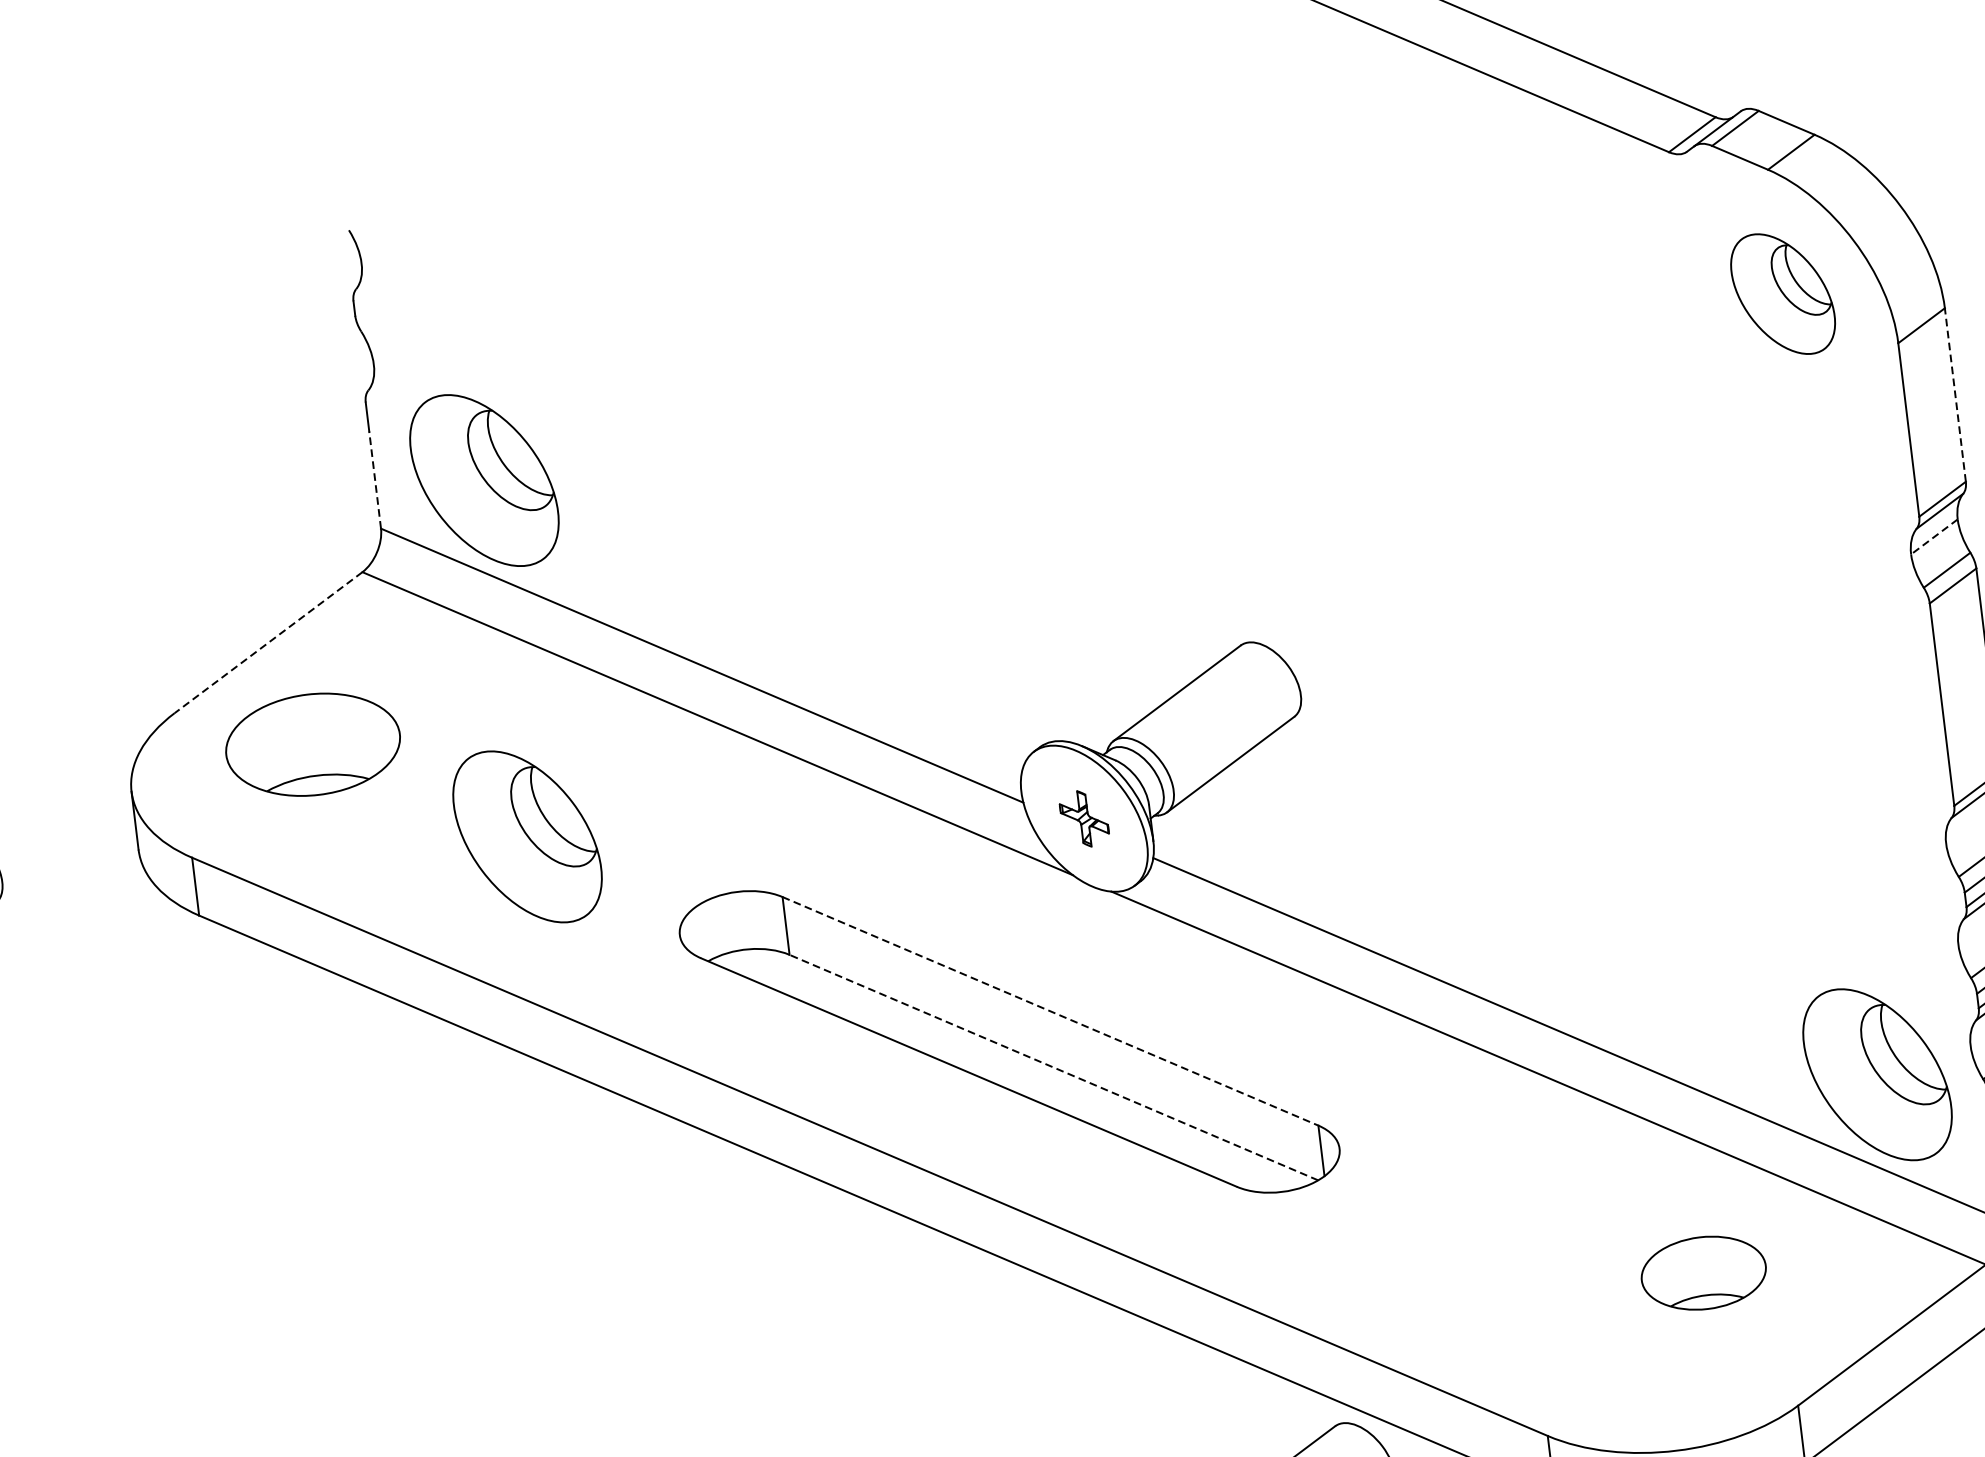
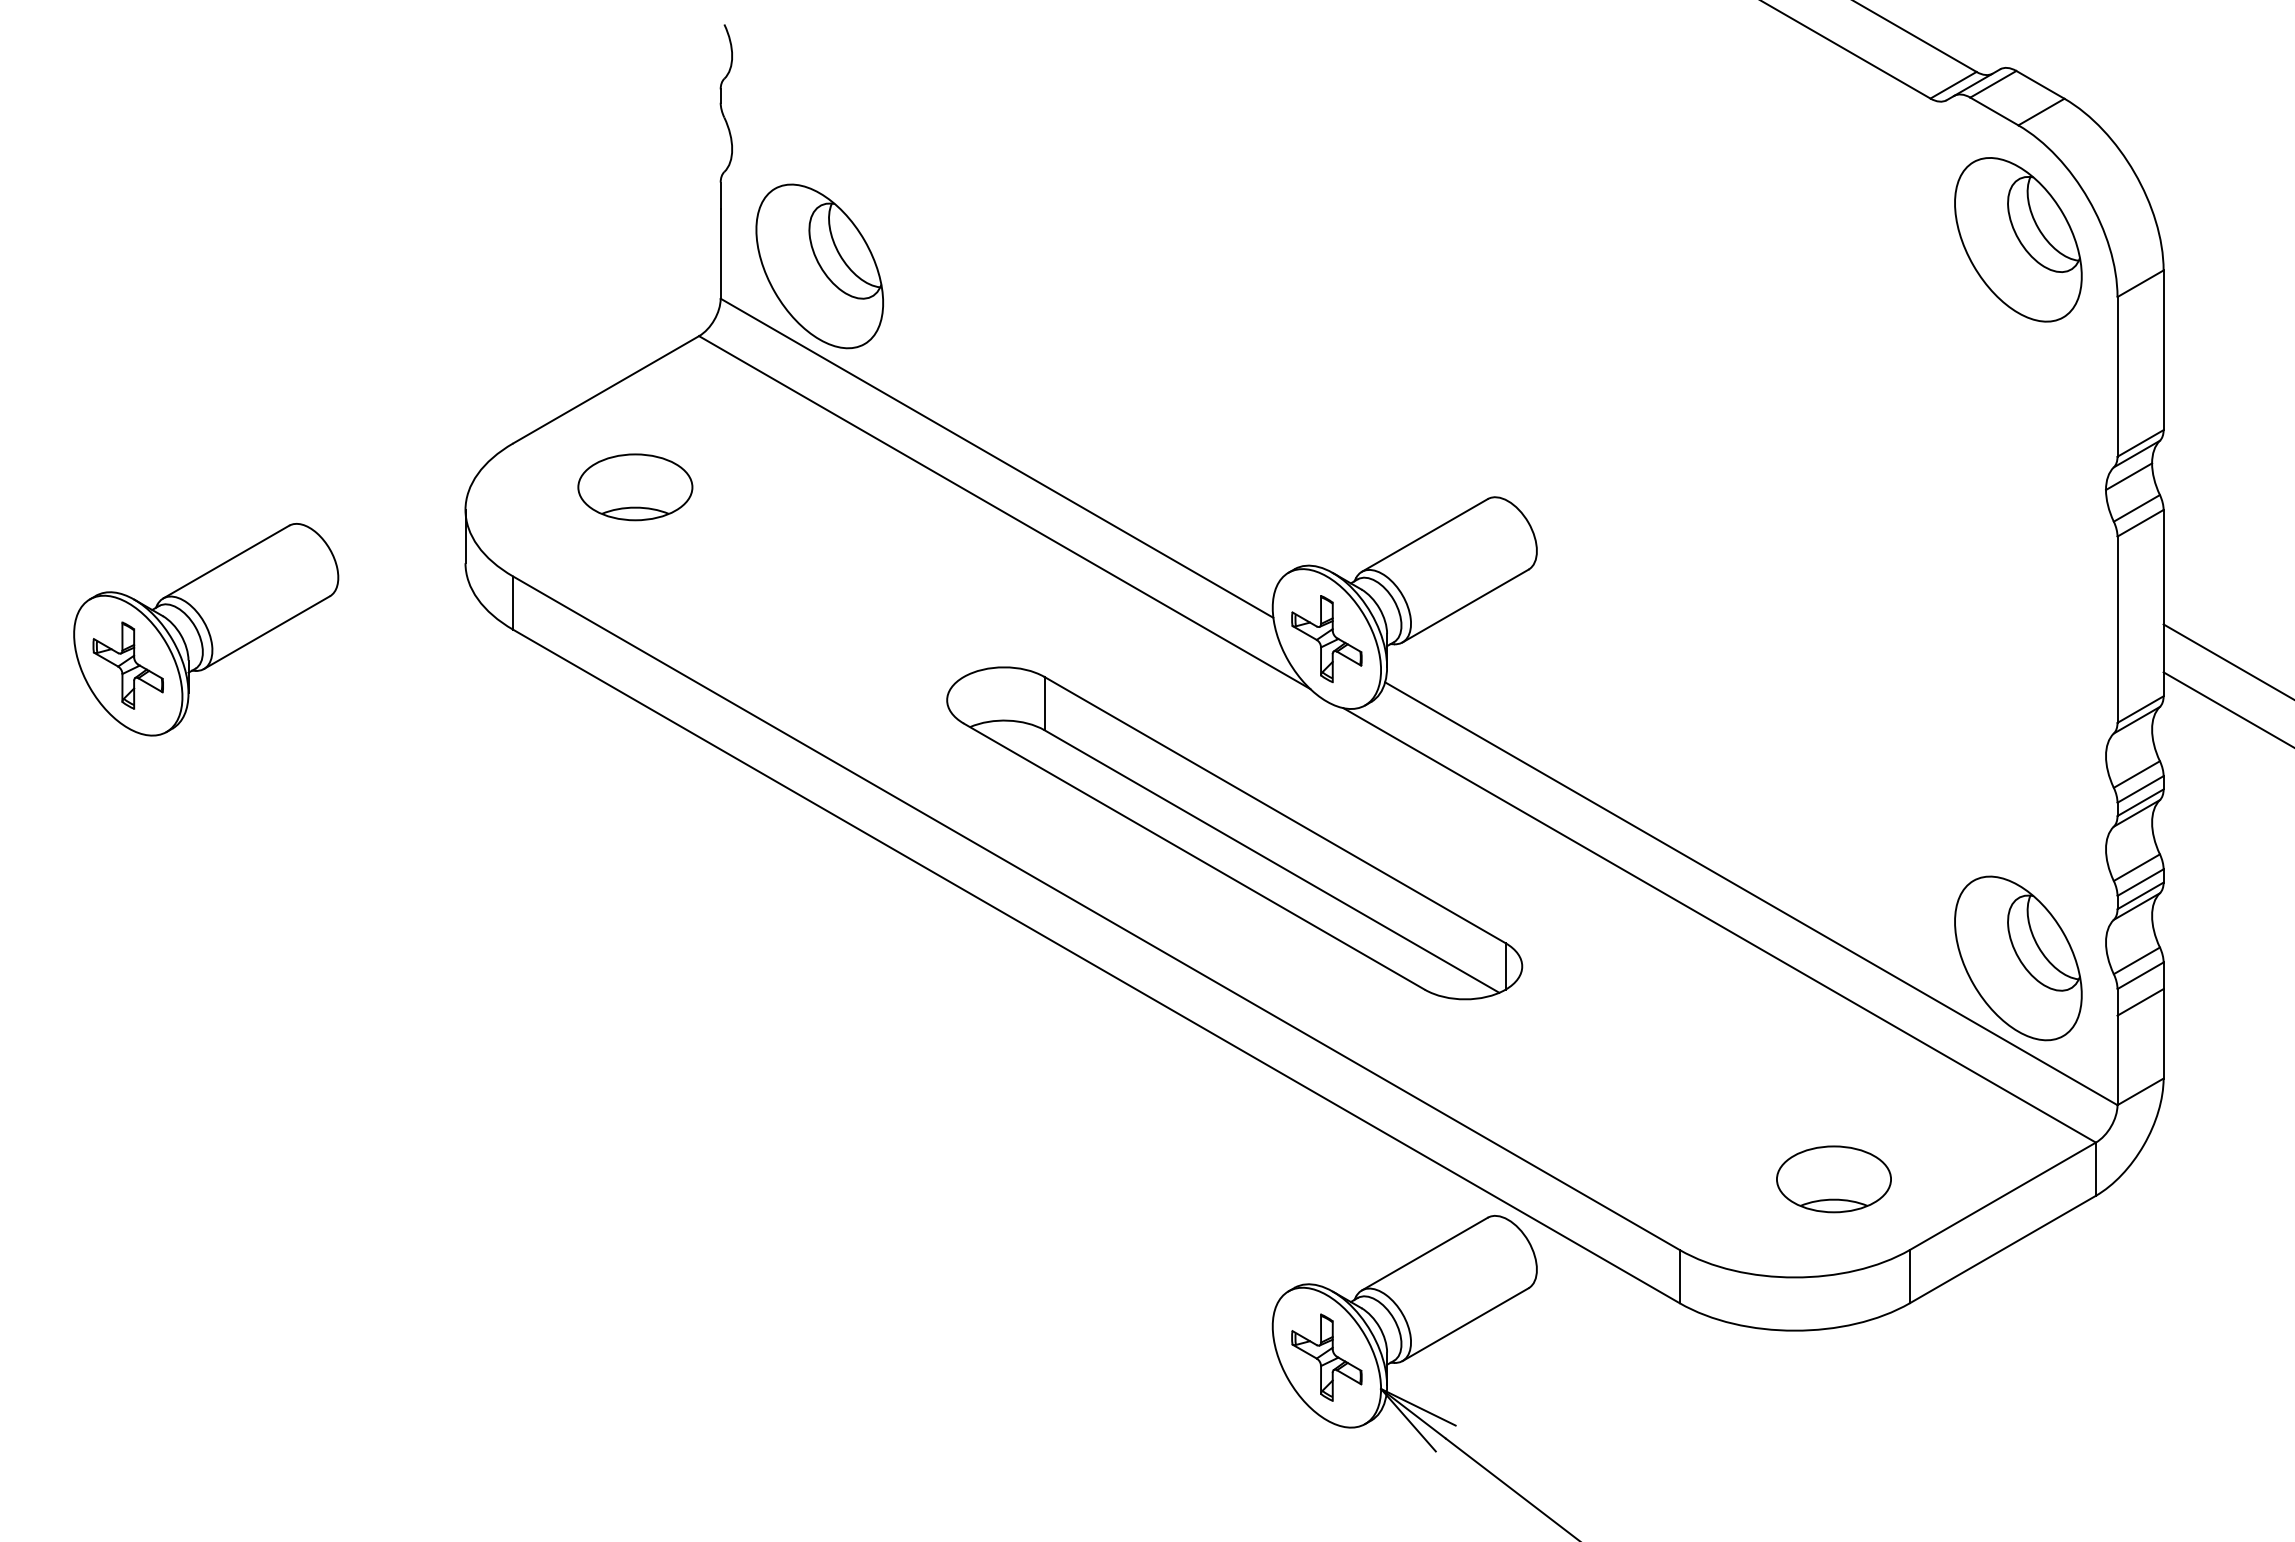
part: (1783, 293) -> (2018, 239), size x1.43
line: (1955, 395) -> (2163, 350), dashed -> solid
line: (374, 479) -> (720, 253), dashed -> solid
line: (1934, 536) -> (2129, 476), dashed -> solid
line: (267, 643) -> (605, 390), dashed -> solid
part: (313, 744) -> (635, 487), size x0.71
part: (1083, 819) -> (1326, 639), size x1.67
part: (527, 837) -> (819, 594), removed
line: (1051, 1011) -> (1275, 810), dashed -> solid
line: (1053, 1067) -> (1271, 861), dashed -> solid
part: (1703, 1273) -> (1833, 1179), moved

